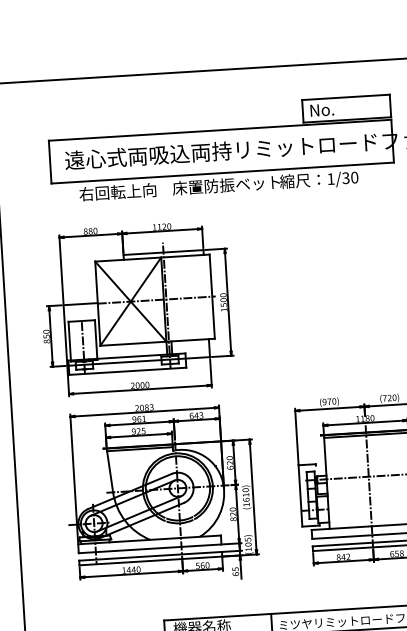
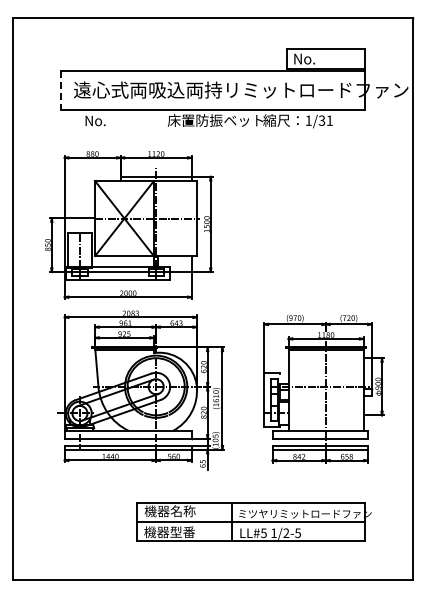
line: (50, 162) -> (60, 90), solid -> dashed
text: (354, 177) -> (329, 120), 1/30 -> 1/31
text: (117, 191) -> (118, 120), 右回転上向 -> No.

